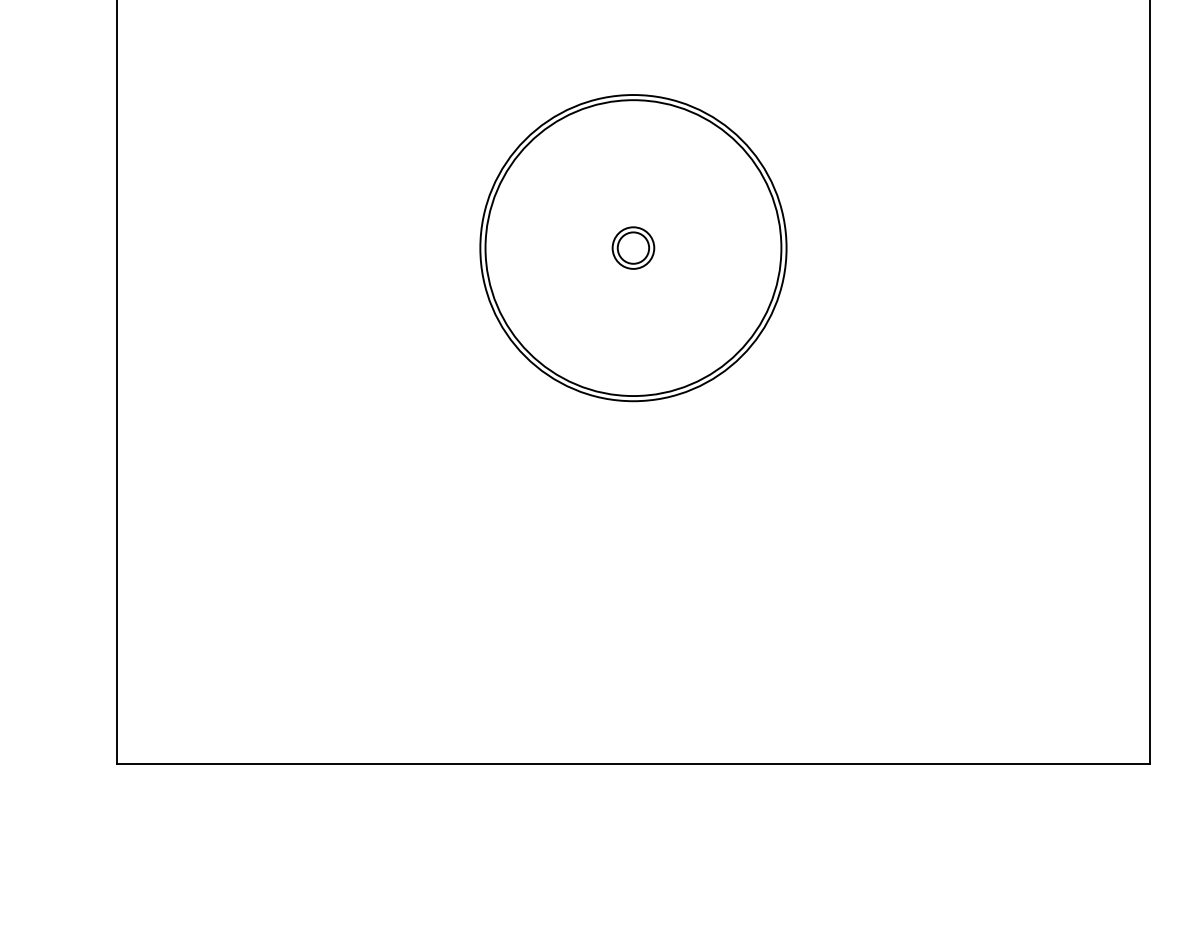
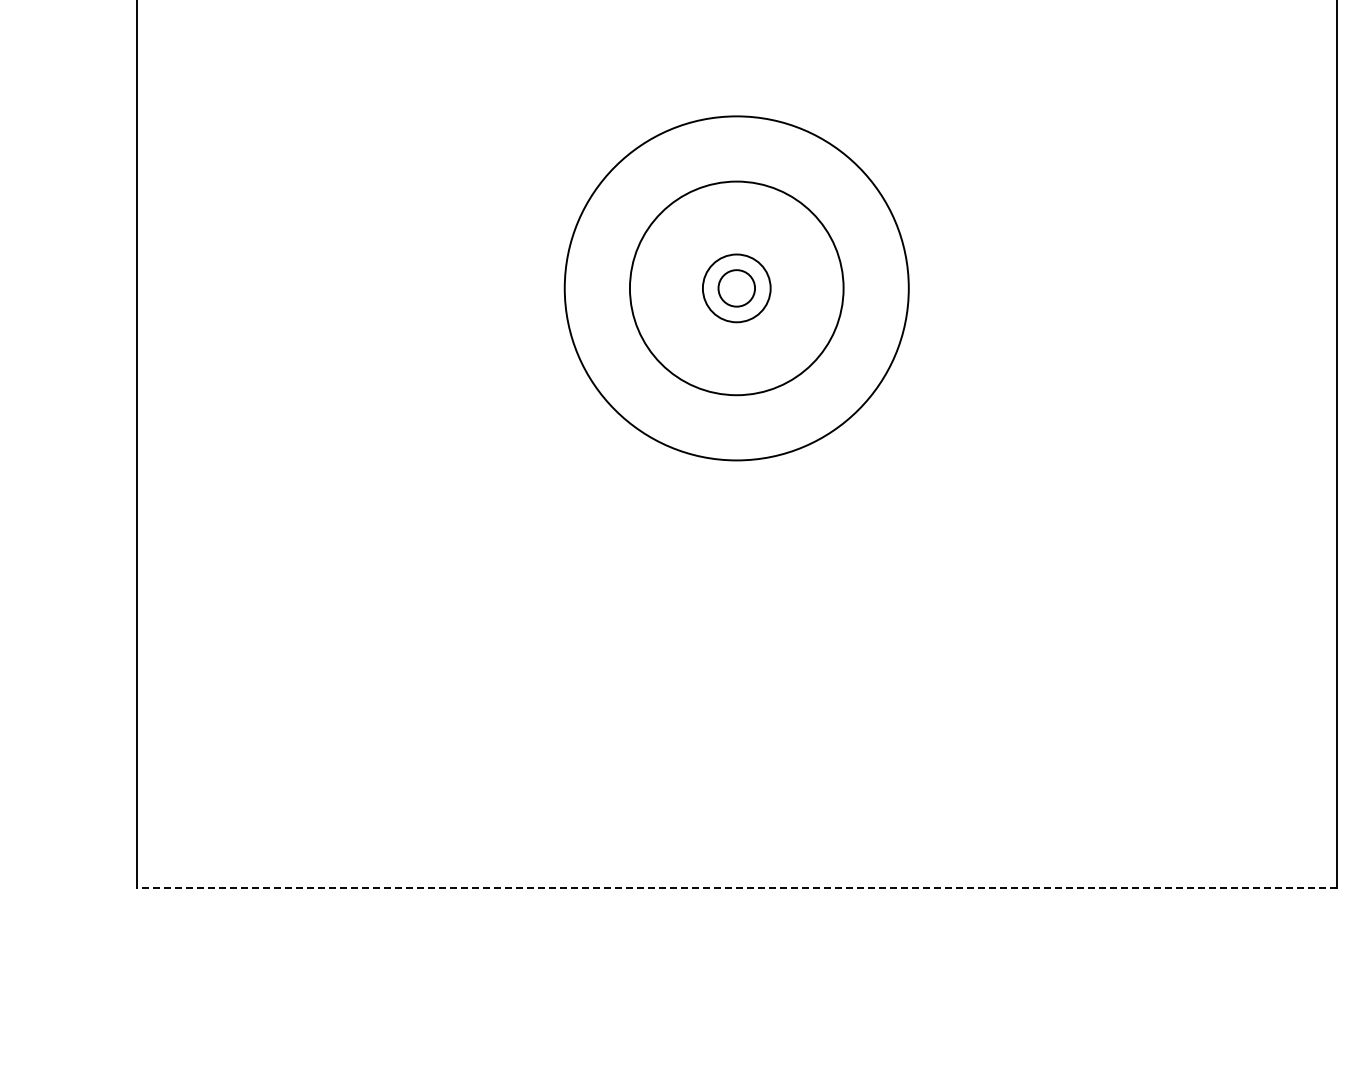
circle: (633, 248) -> (736, 288), size x0.6
circle: (633, 248) -> (736, 288), size x1.4
line: (633, 764) -> (736, 888), solid -> dashed

